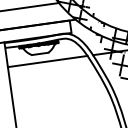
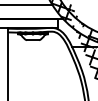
line: (47, 61) -> (37, 46), removed

